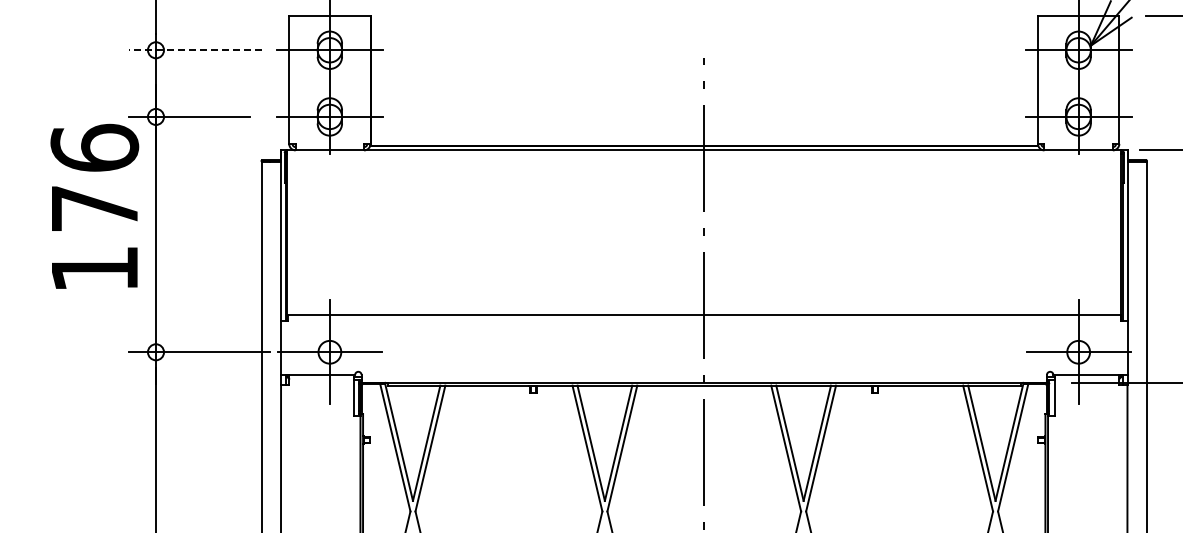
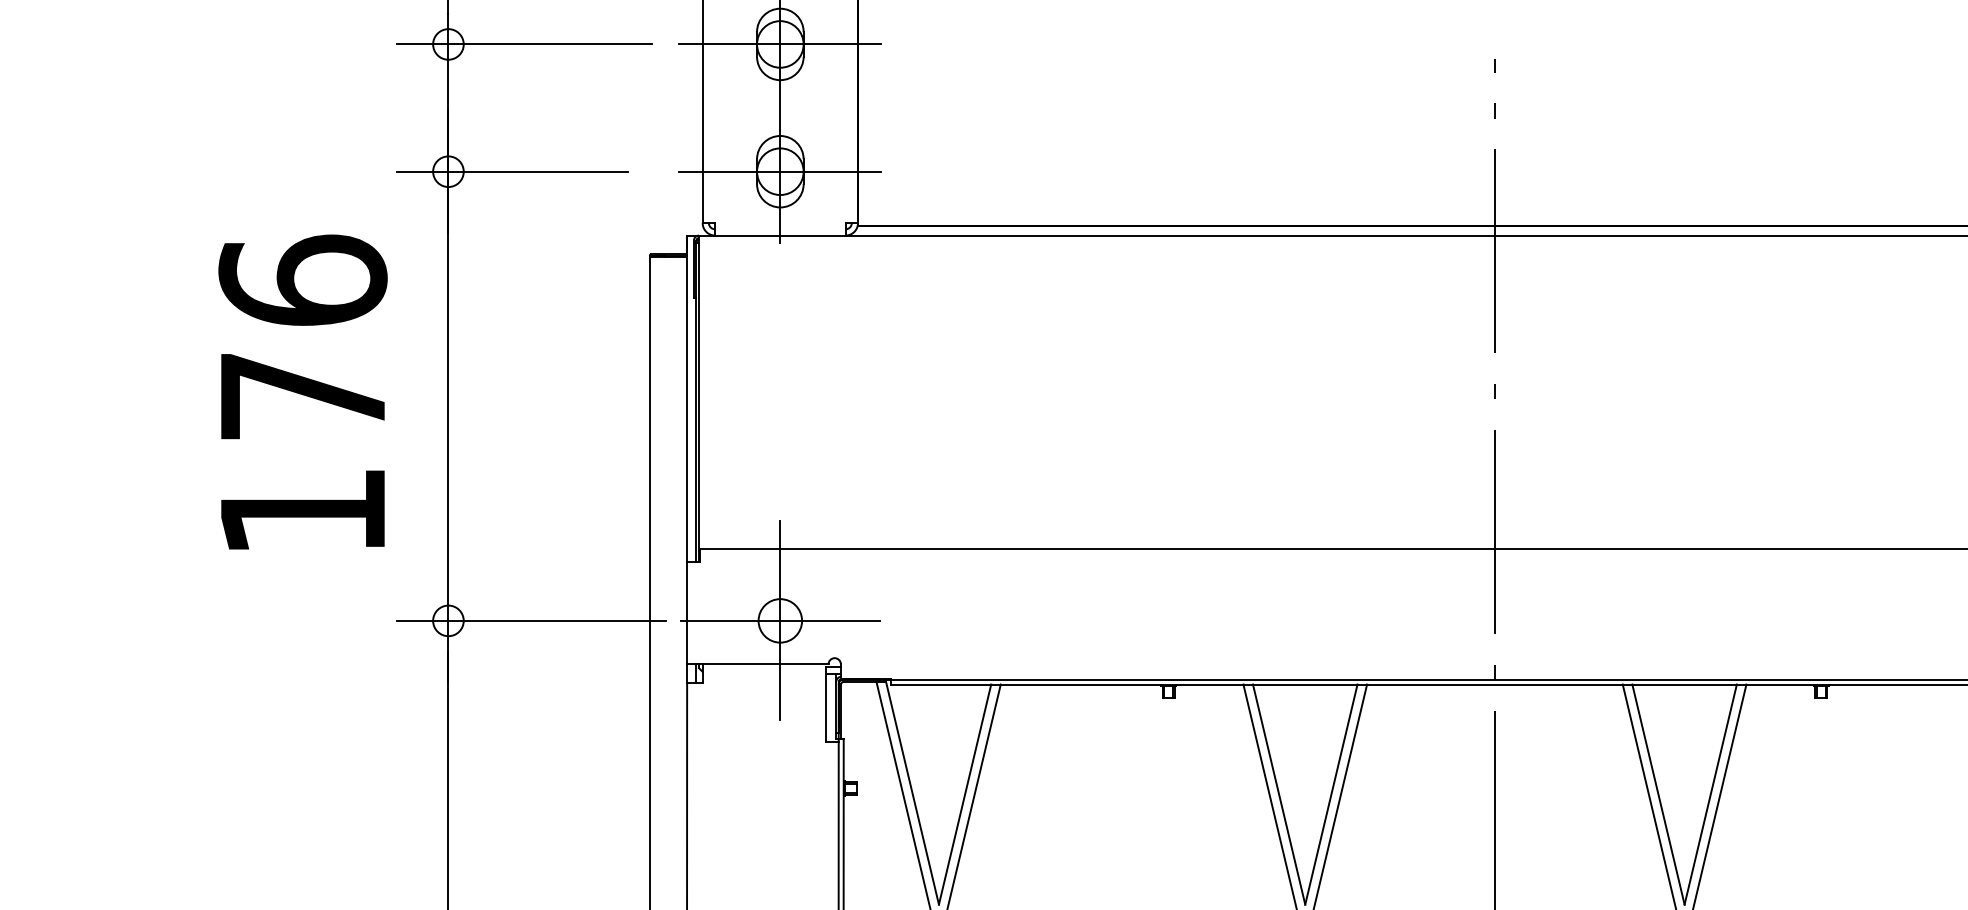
line: (195, 50) -> (523, 44), dashed -> solid
text: (94, 205) -> (302, 390), moved

